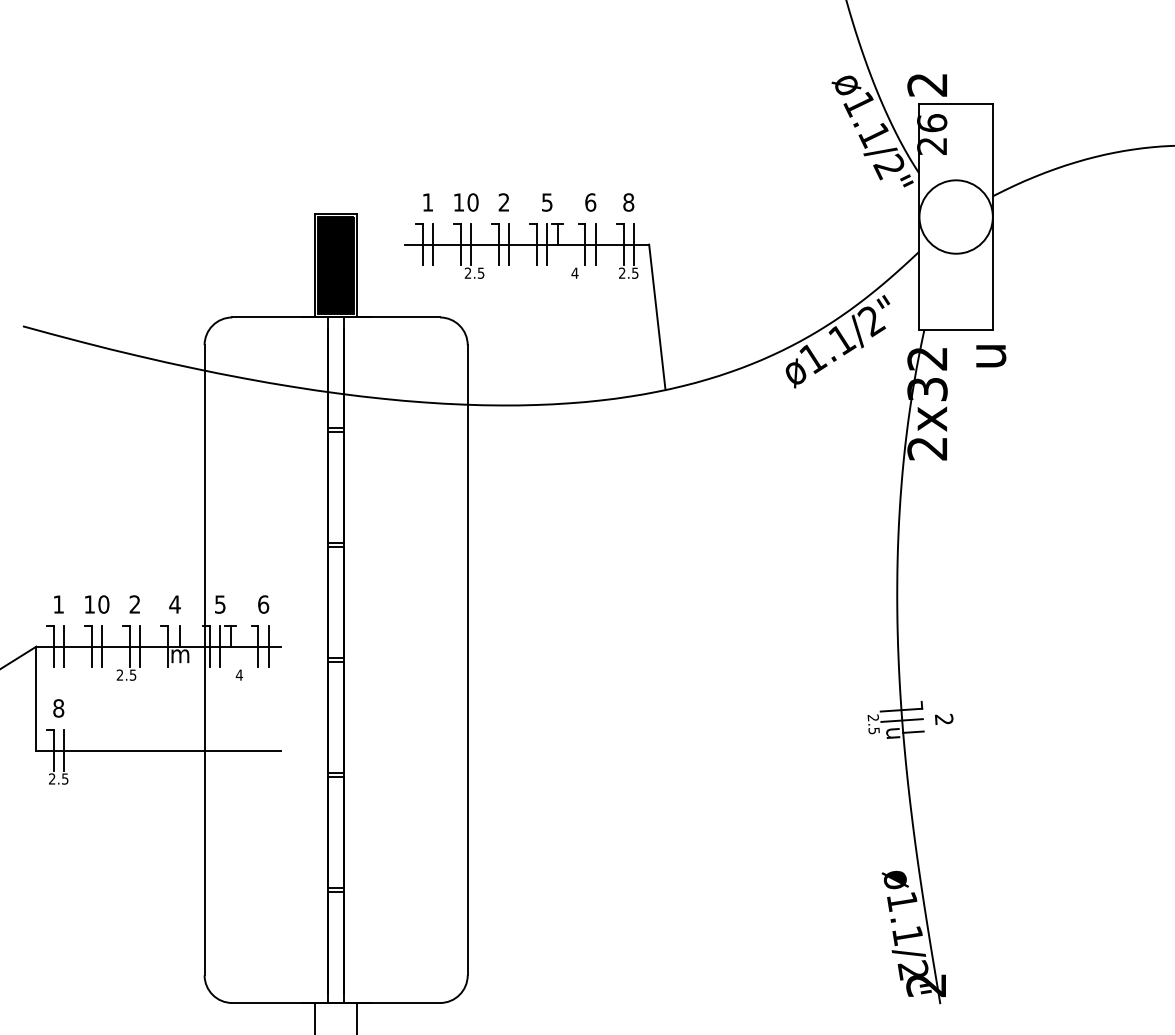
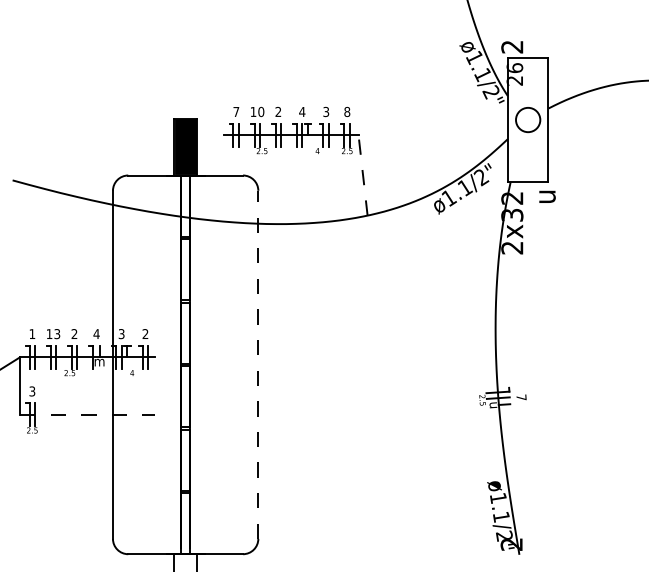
text: (428, 201) -> (236, 111), 1 -> 7
text: (591, 201) -> (326, 111), 6 -> 3
text: (547, 203) -> (302, 112), 5 -> 4
circle: (954, 216) -> (527, 119), size x0.6
line: (658, 315) -> (363, 174), solid -> dashed
text: (220, 603) -> (121, 333), 5 -> 3
text: (104, 605) -> (57, 334), 10 -> 13
text: (263, 605) -> (145, 334), 6 -> 2
line: (468, 659) -> (258, 364), solid -> dashed
text: (58, 708) -> (32, 391), 8 -> 3
text: (944, 719) -> (521, 397), 2 -> 7
line: (158, 750) -> (87, 414), solid -> dashed

